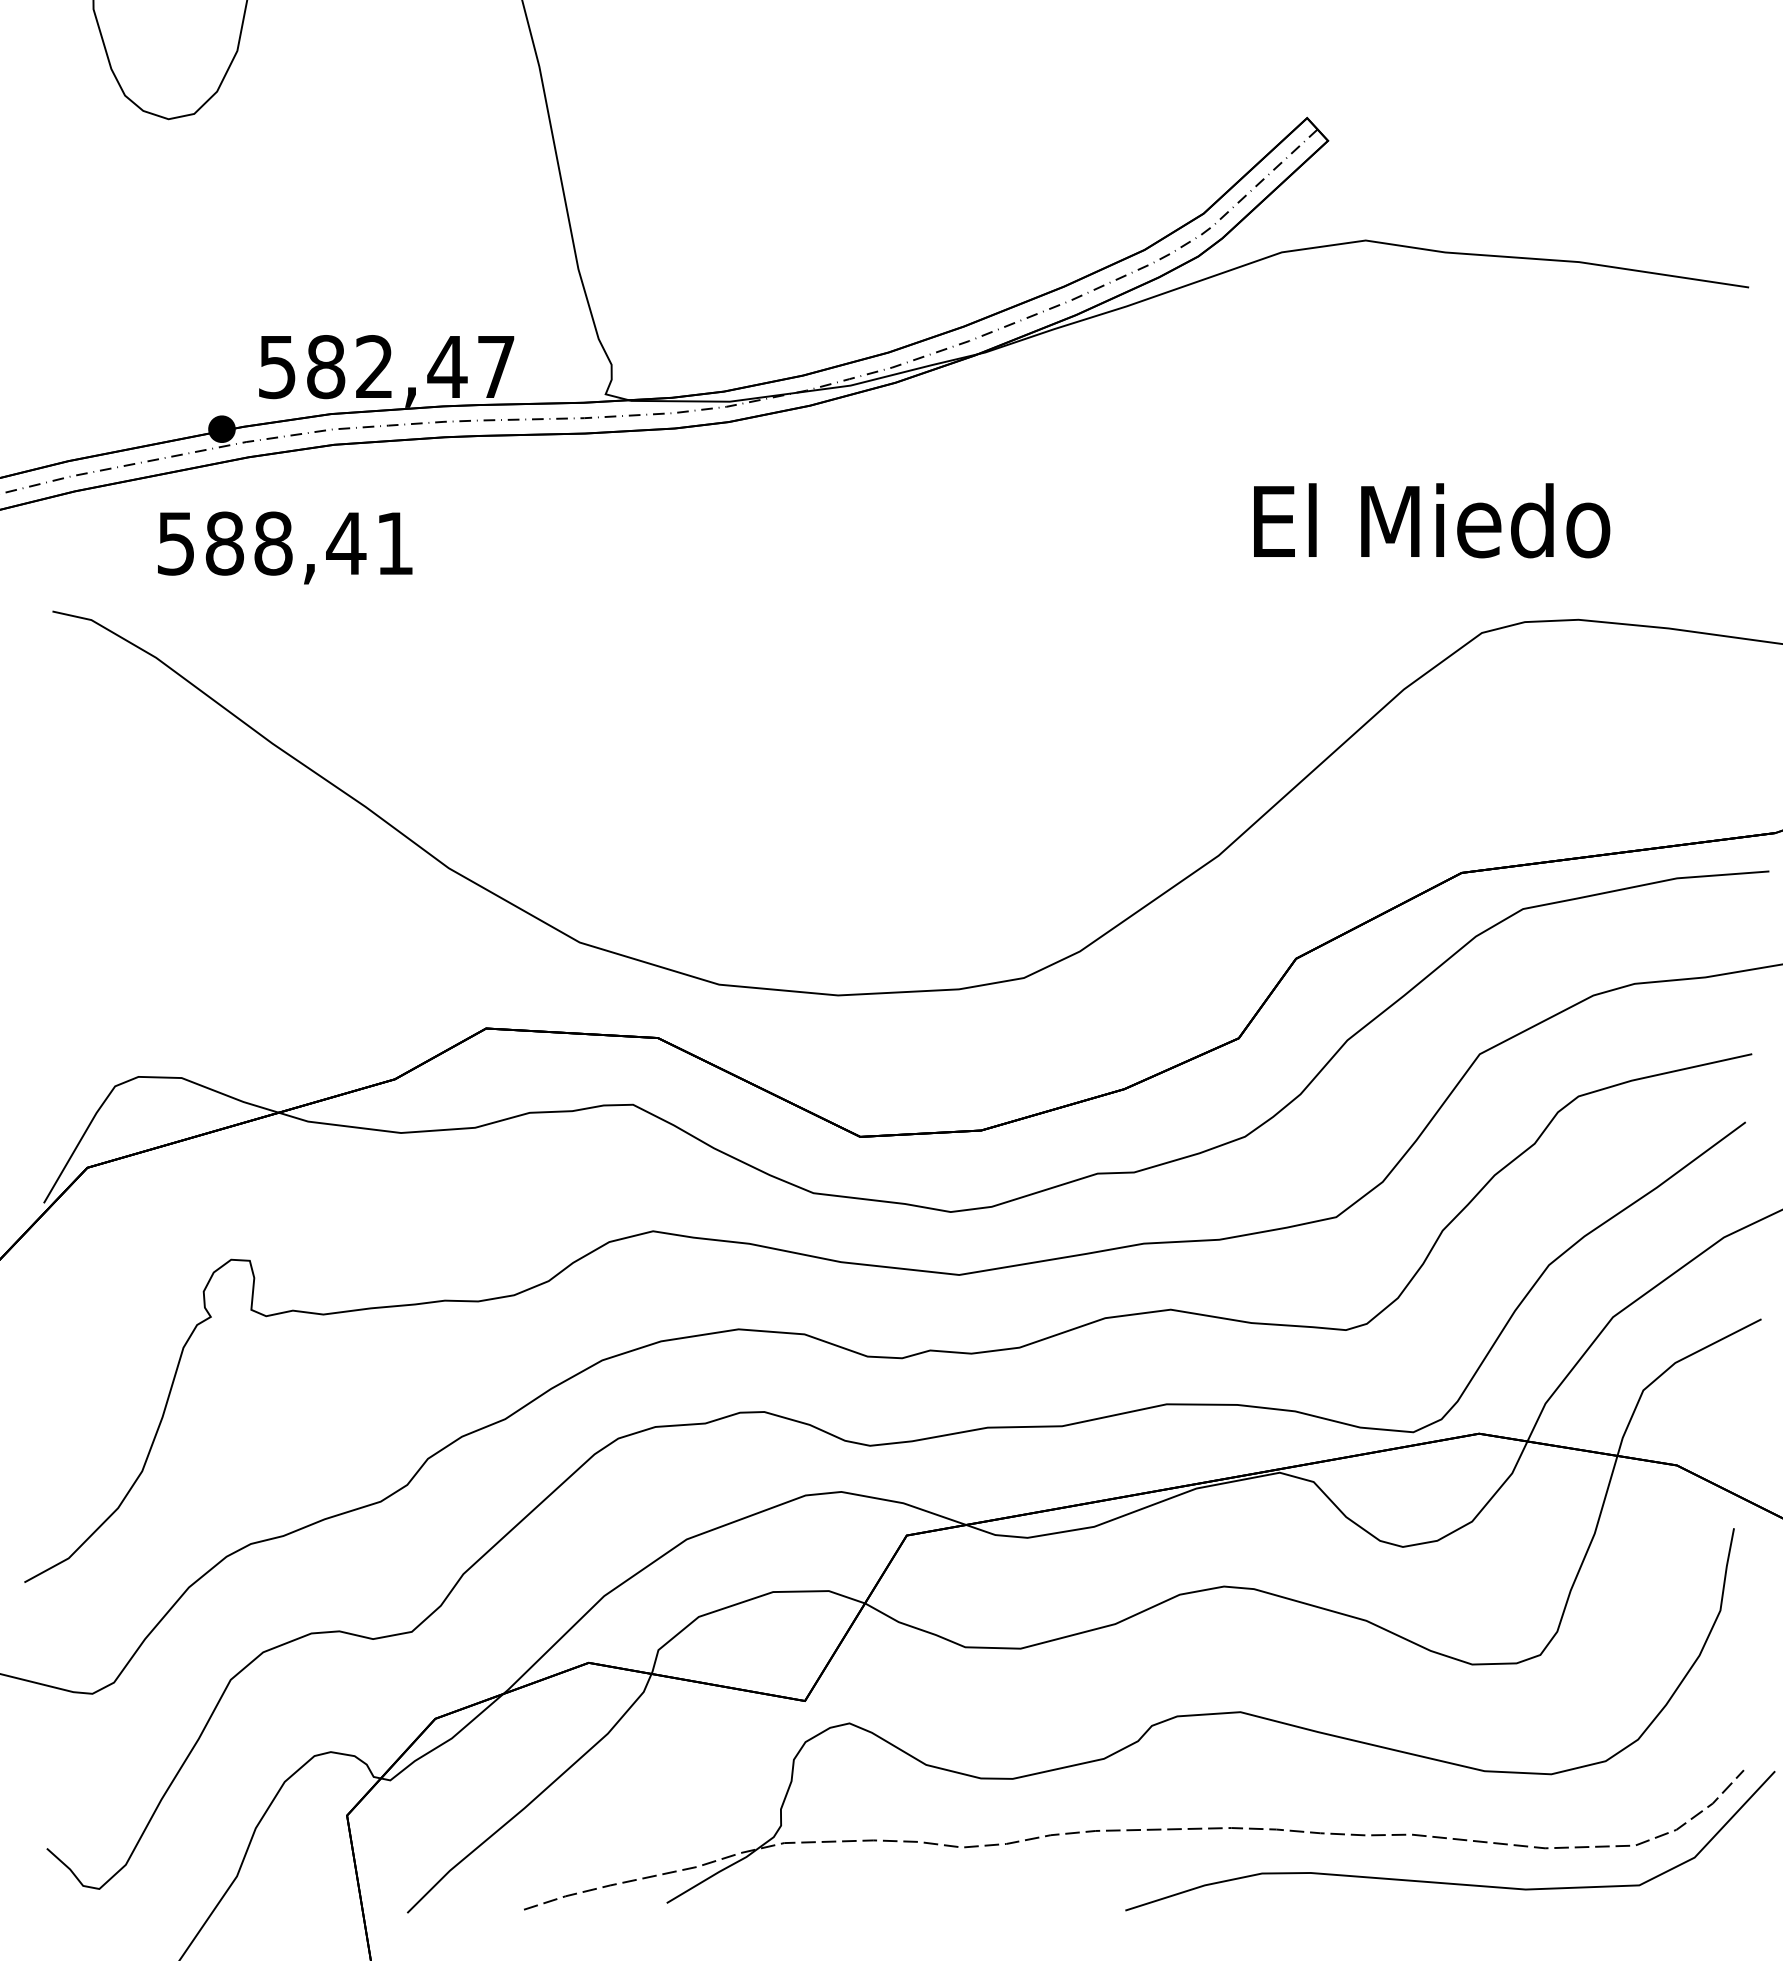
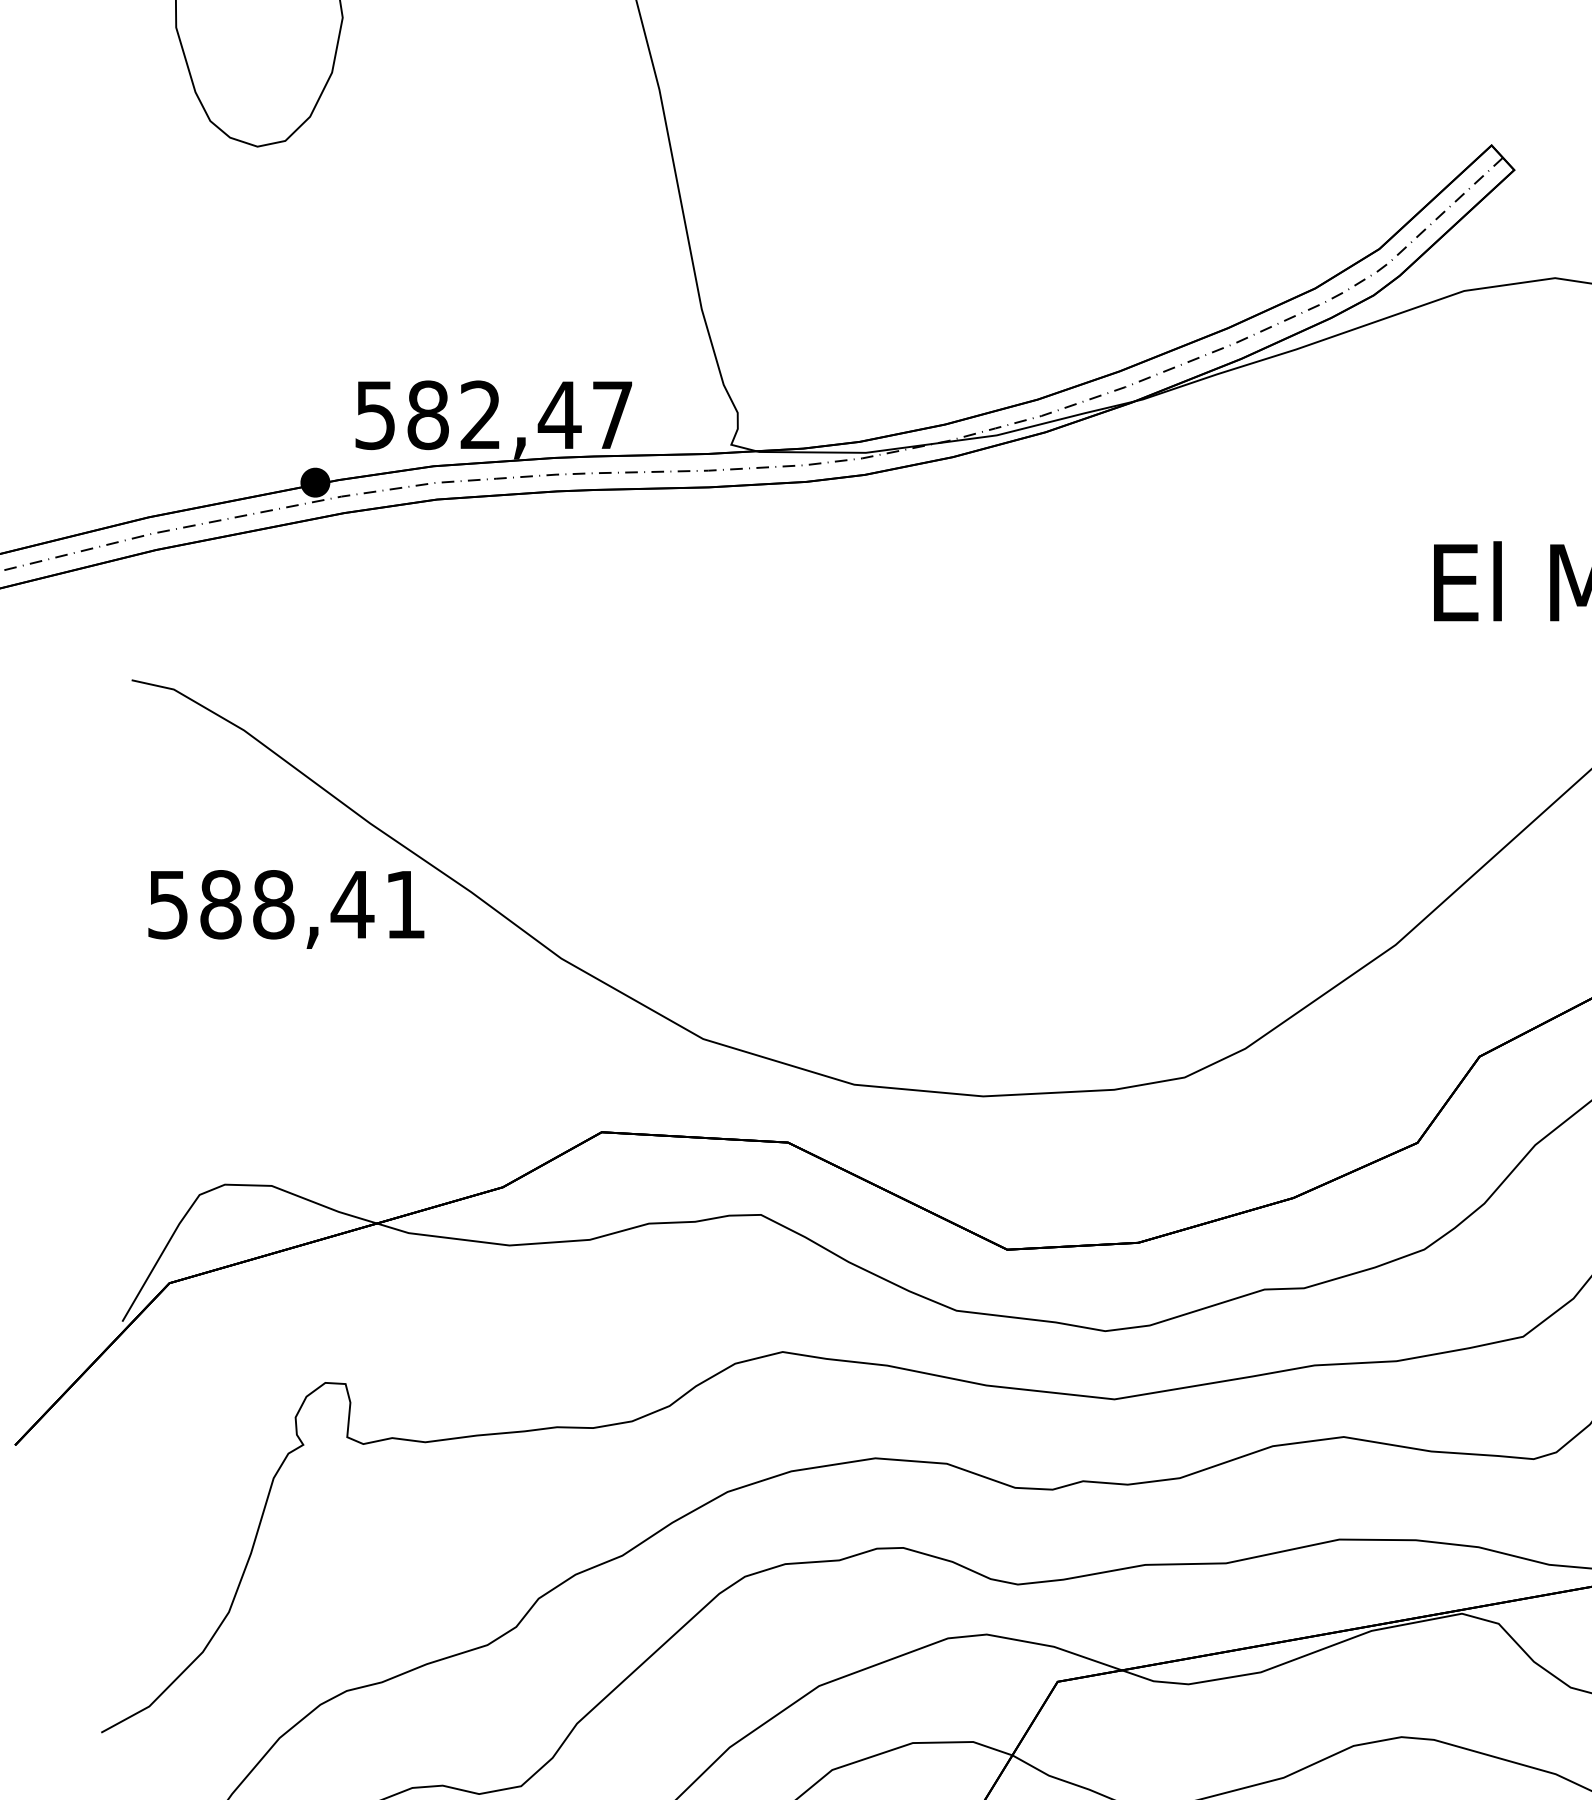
text: (285, 547) -> (286, 908), moved

